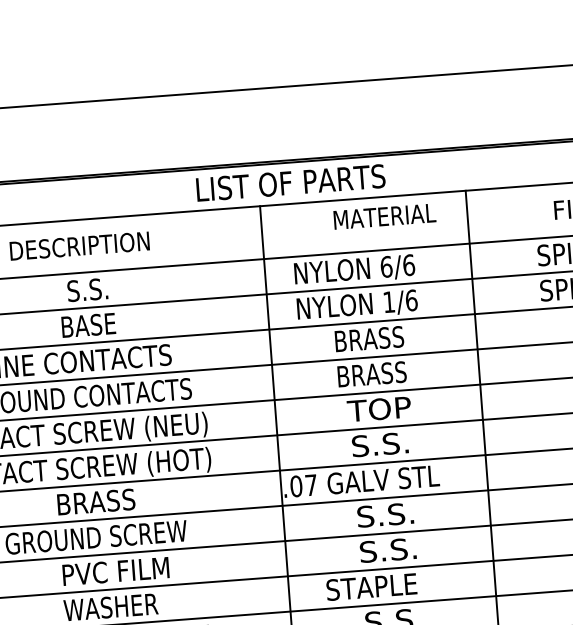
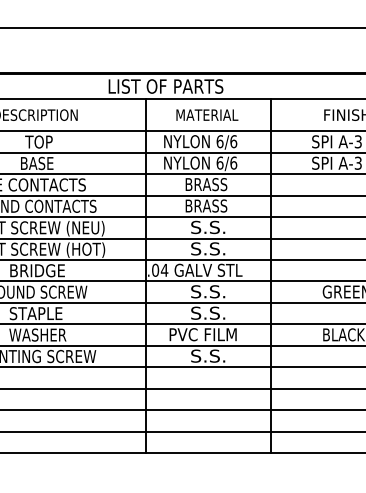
text: (385, 215) -> (207, 114), moved
text: (88, 289) -> (38, 141), S.S. -> TOP
text: (388, 301) -> (219, 162), 1/6 -> 6/6
text: (378, 409) -> (208, 227), TOP -> S.S.
text: (311, 485) -> (164, 270), .07 -> .04
text: (117, 500) -> (46, 270), BRASS -> BRIDGE
text: (114, 571) -> (41, 313), PVC FILM -> STAPLE
text: (381, 586) -> (202, 334), STAPLE -> PVC FILM

